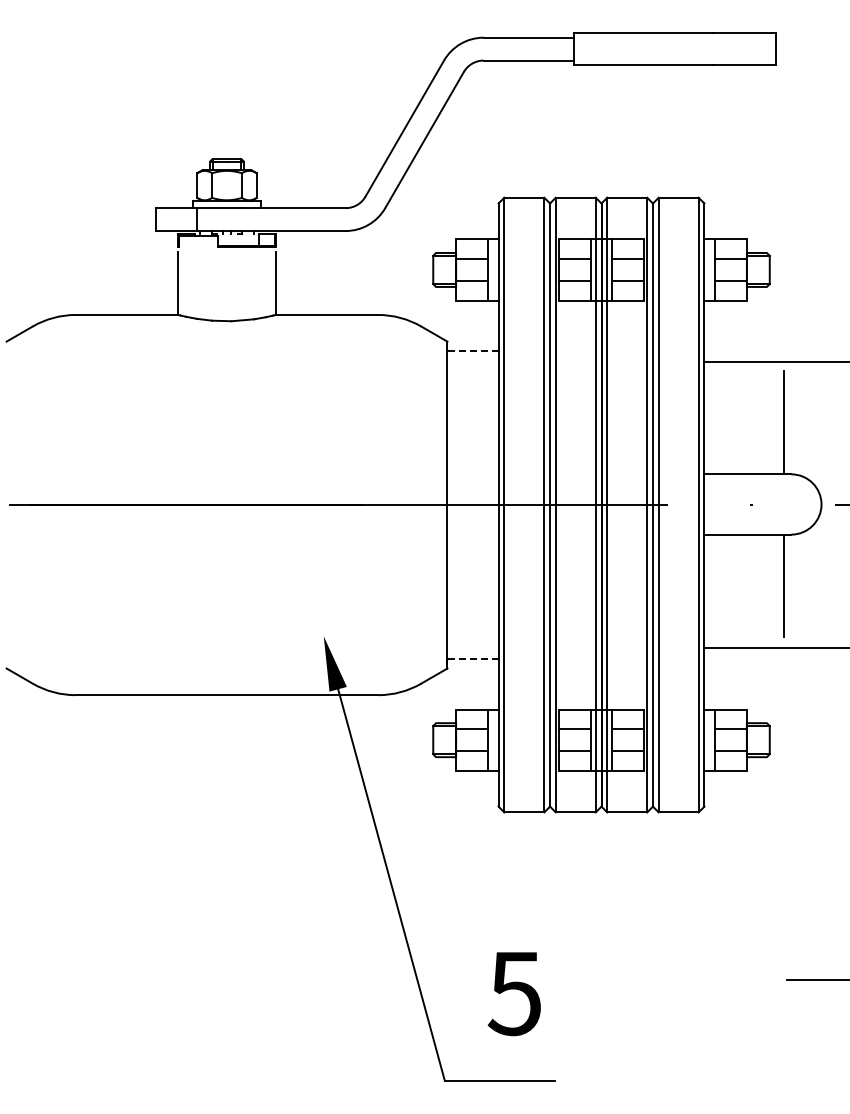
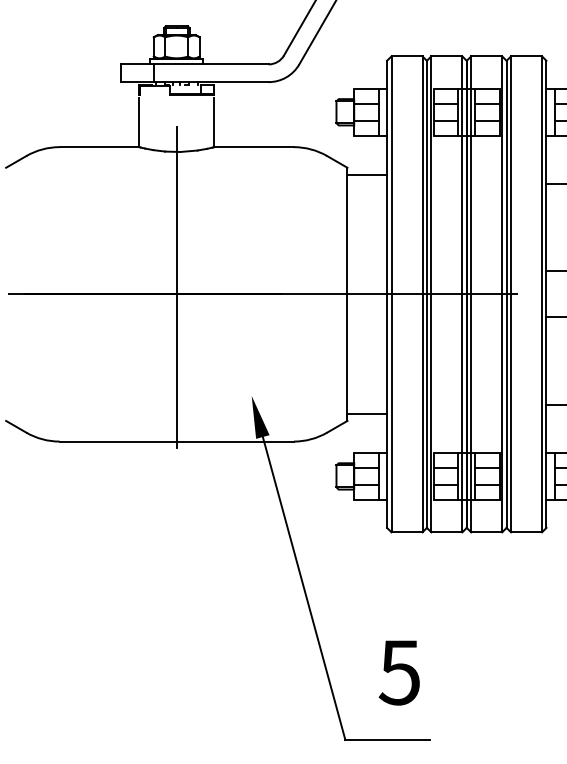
line: (473, 350) -> (367, 174), dashed -> solid
line: (227, 495) -> (177, 286), added
line: (473, 659) -> (367, 413), dashed -> solid

